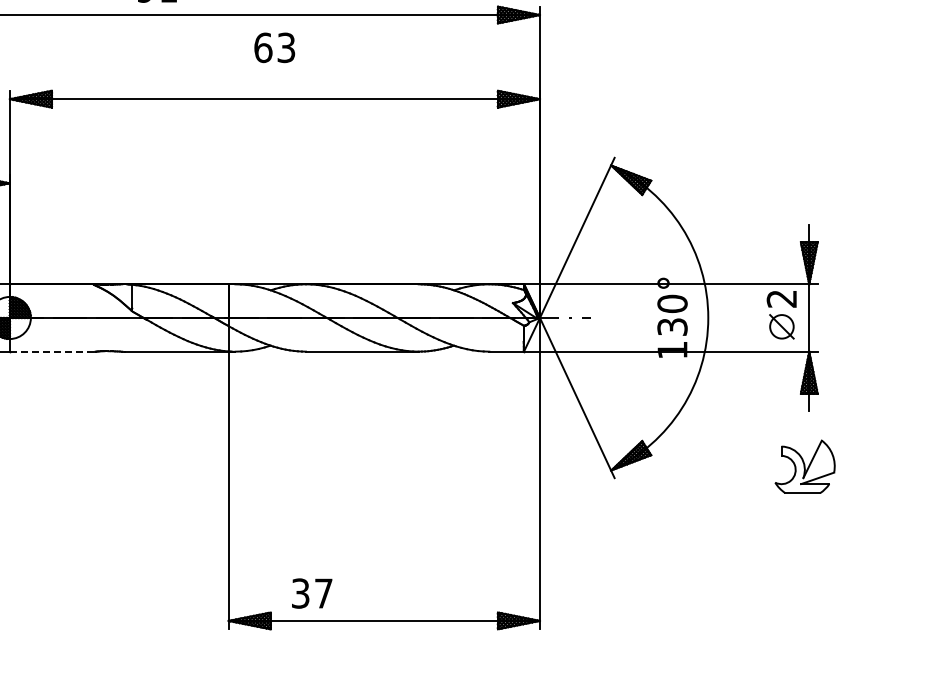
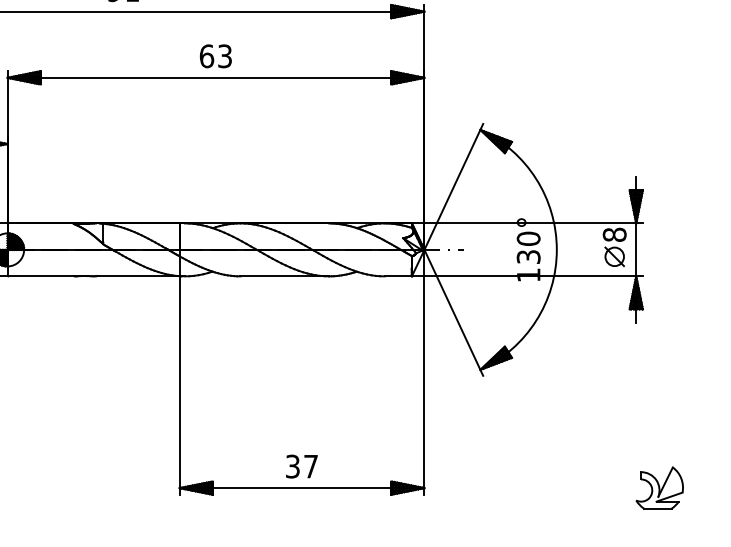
text: (274, 47) -> (215, 56), moved
text: (781, 298) -> (614, 234), 2 -> 8
line: (52, 351) -> (41, 276), dashed -> solid
part: (804, 466) -> (659, 487), moved
text: (312, 593) -> (302, 466), moved

